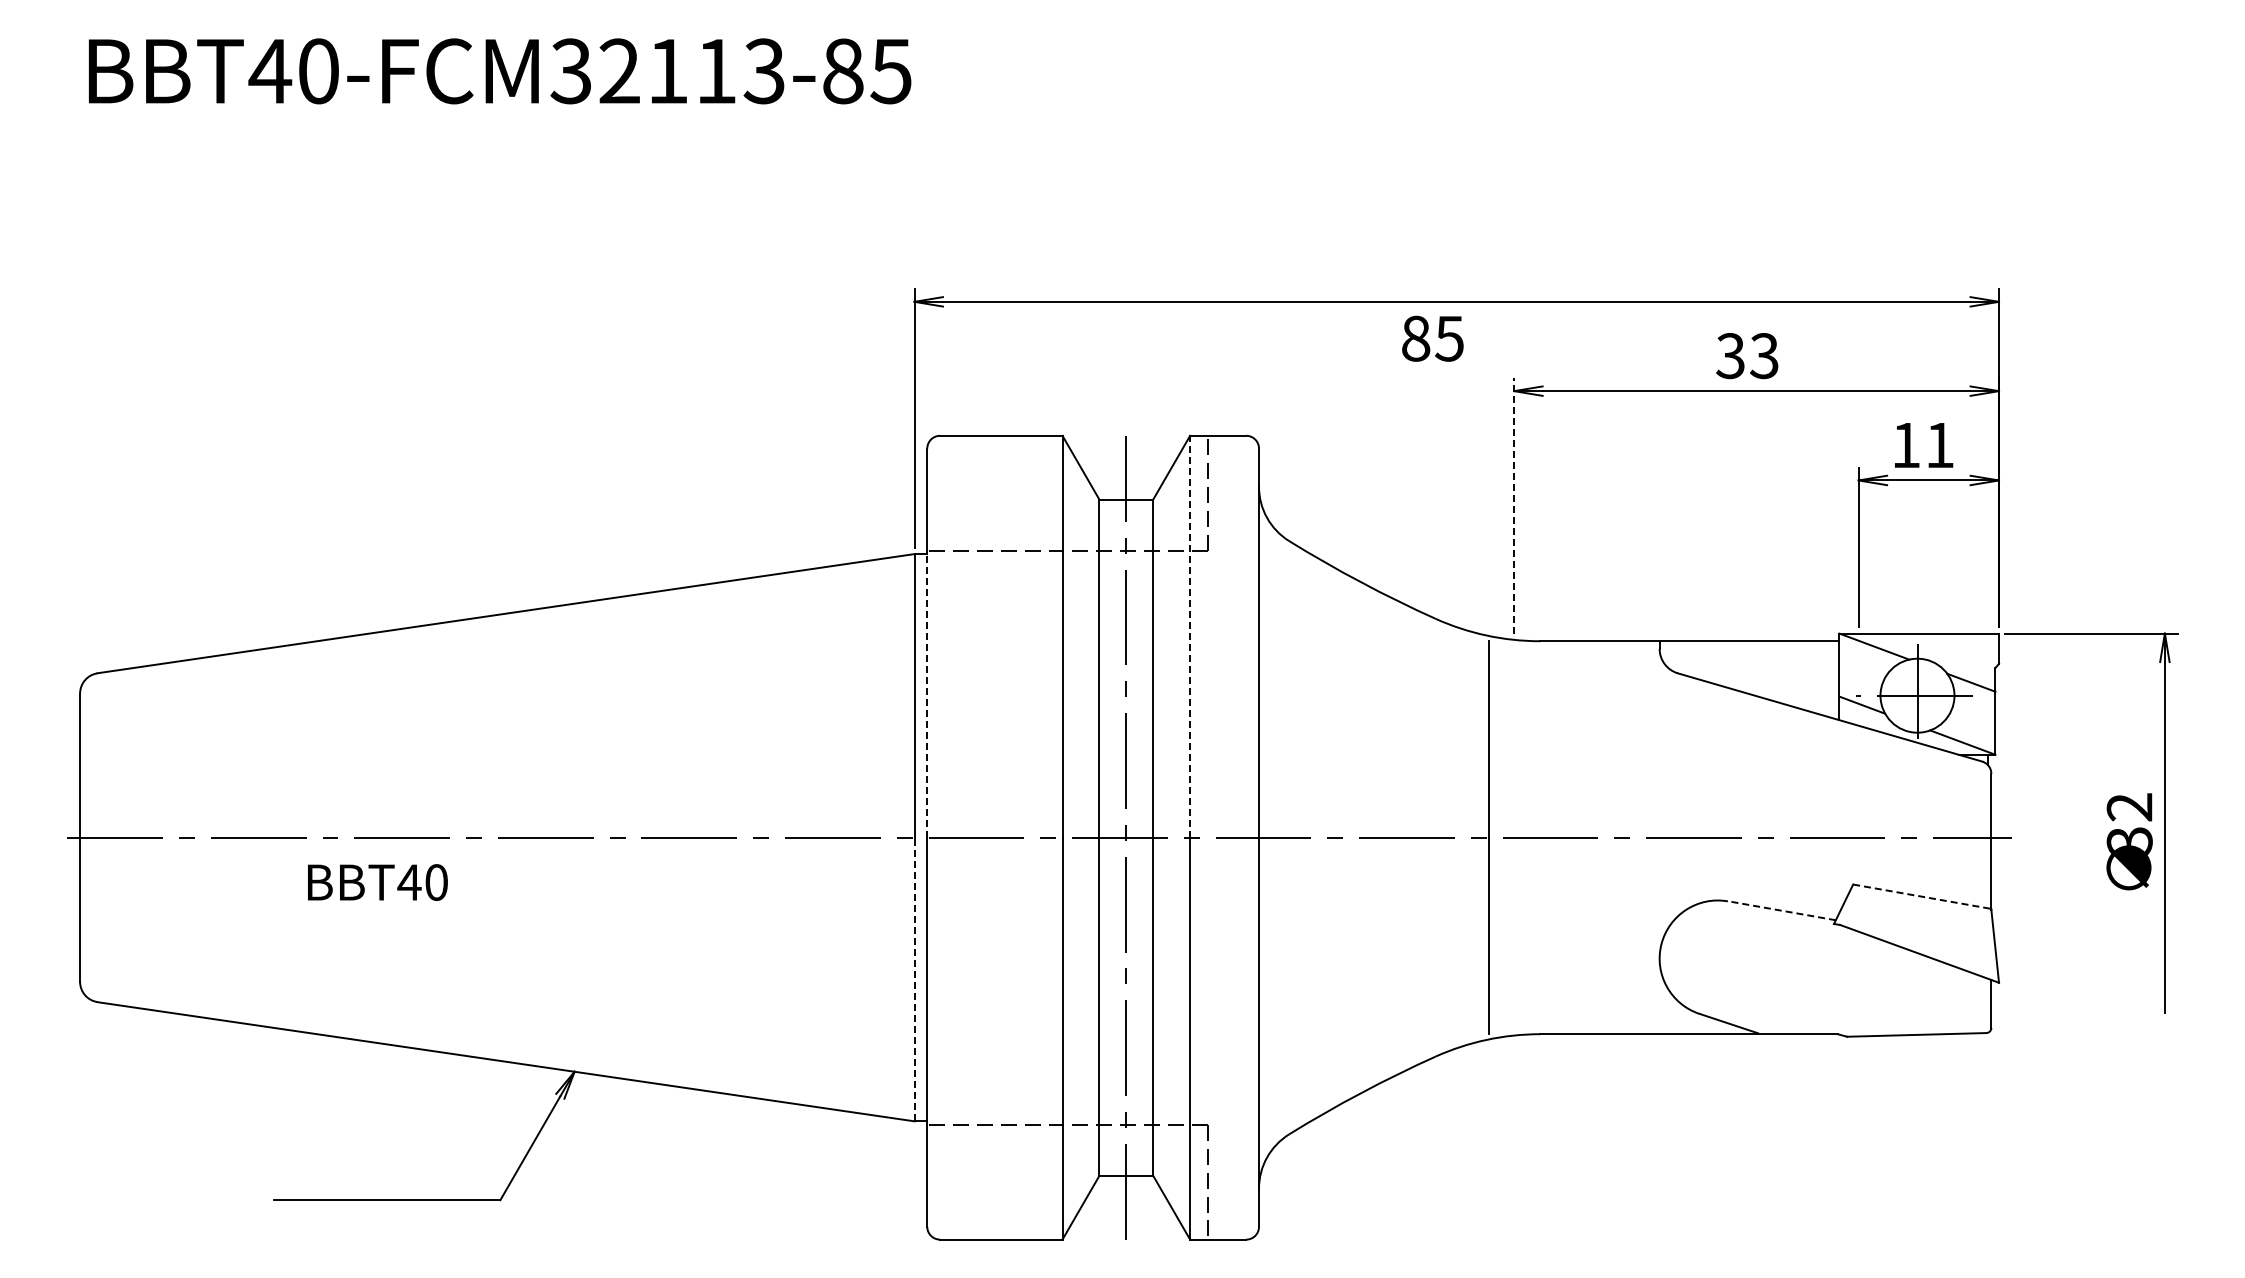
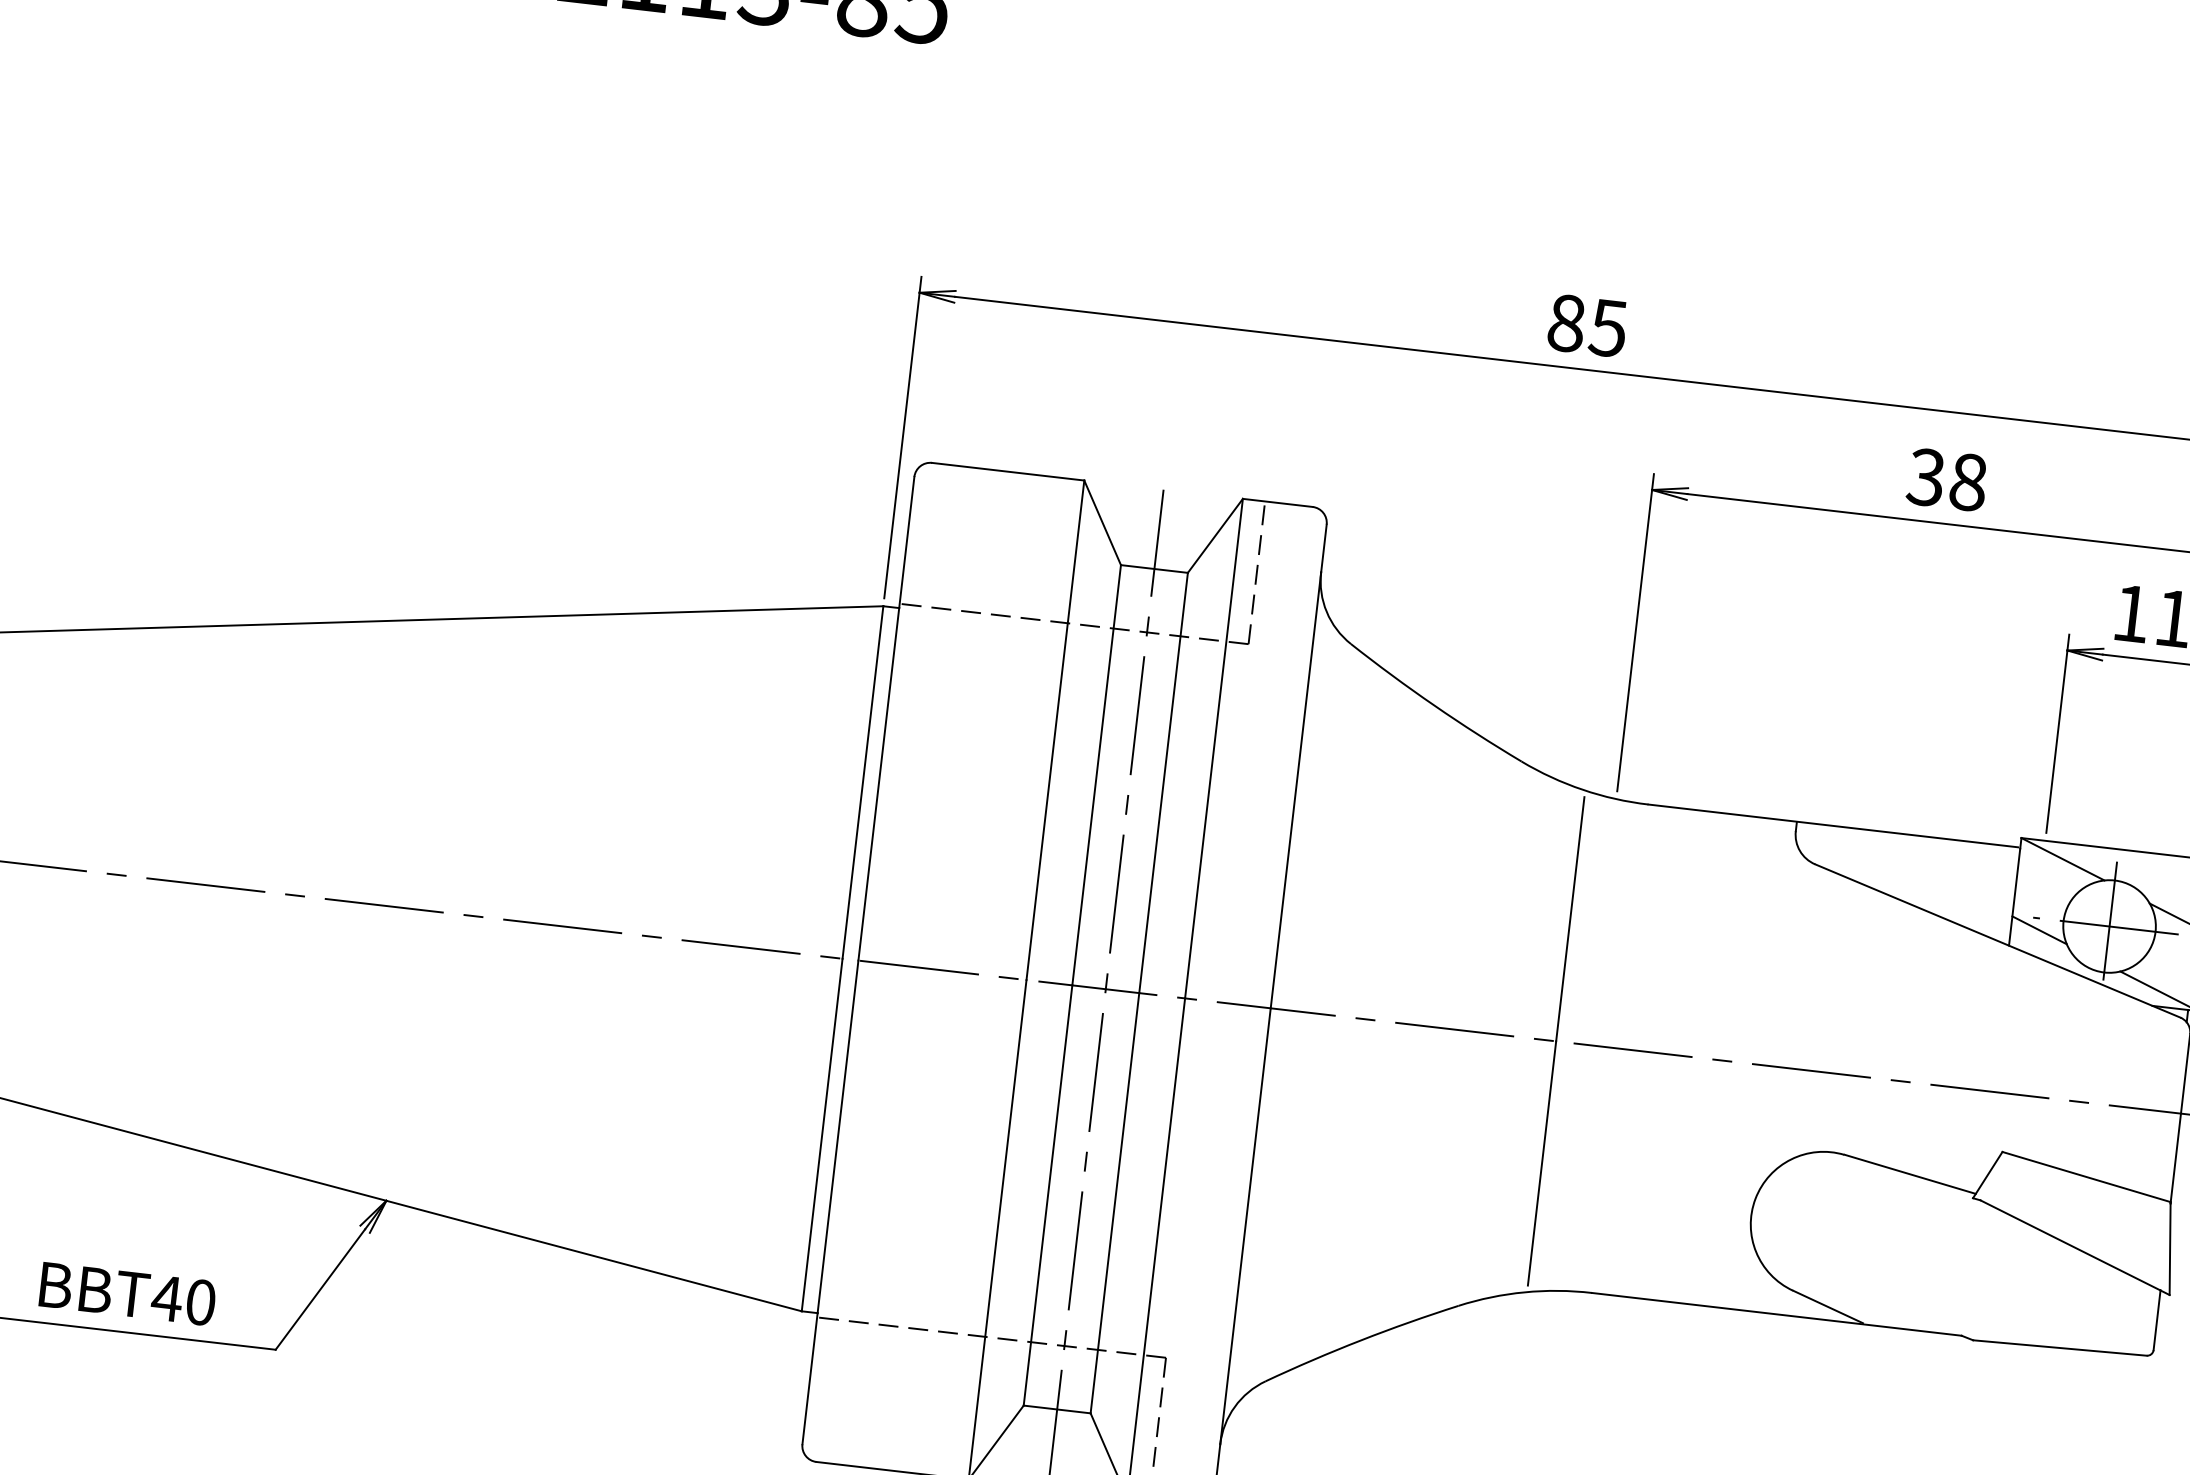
text: (1432, 338) -> (1587, 325), moved
text: (1764, 356) -> (1968, 482), 33 -> 38
line: (1514, 505) -> (1636, 632), dashed -> solid
line: (1190, 636) -> (1214, 748), dashed -> solid
line: (927, 695) -> (879, 783), dashed -> solid
text: (377, 882) -> (127, 1293), moved
line: (1922, 896) -> (2086, 1176), dashed -> solid
line: (1781, 910) -> (1909, 1173), dashed -> solid
line: (914, 979) -> (822, 1134), dashed -> solid

